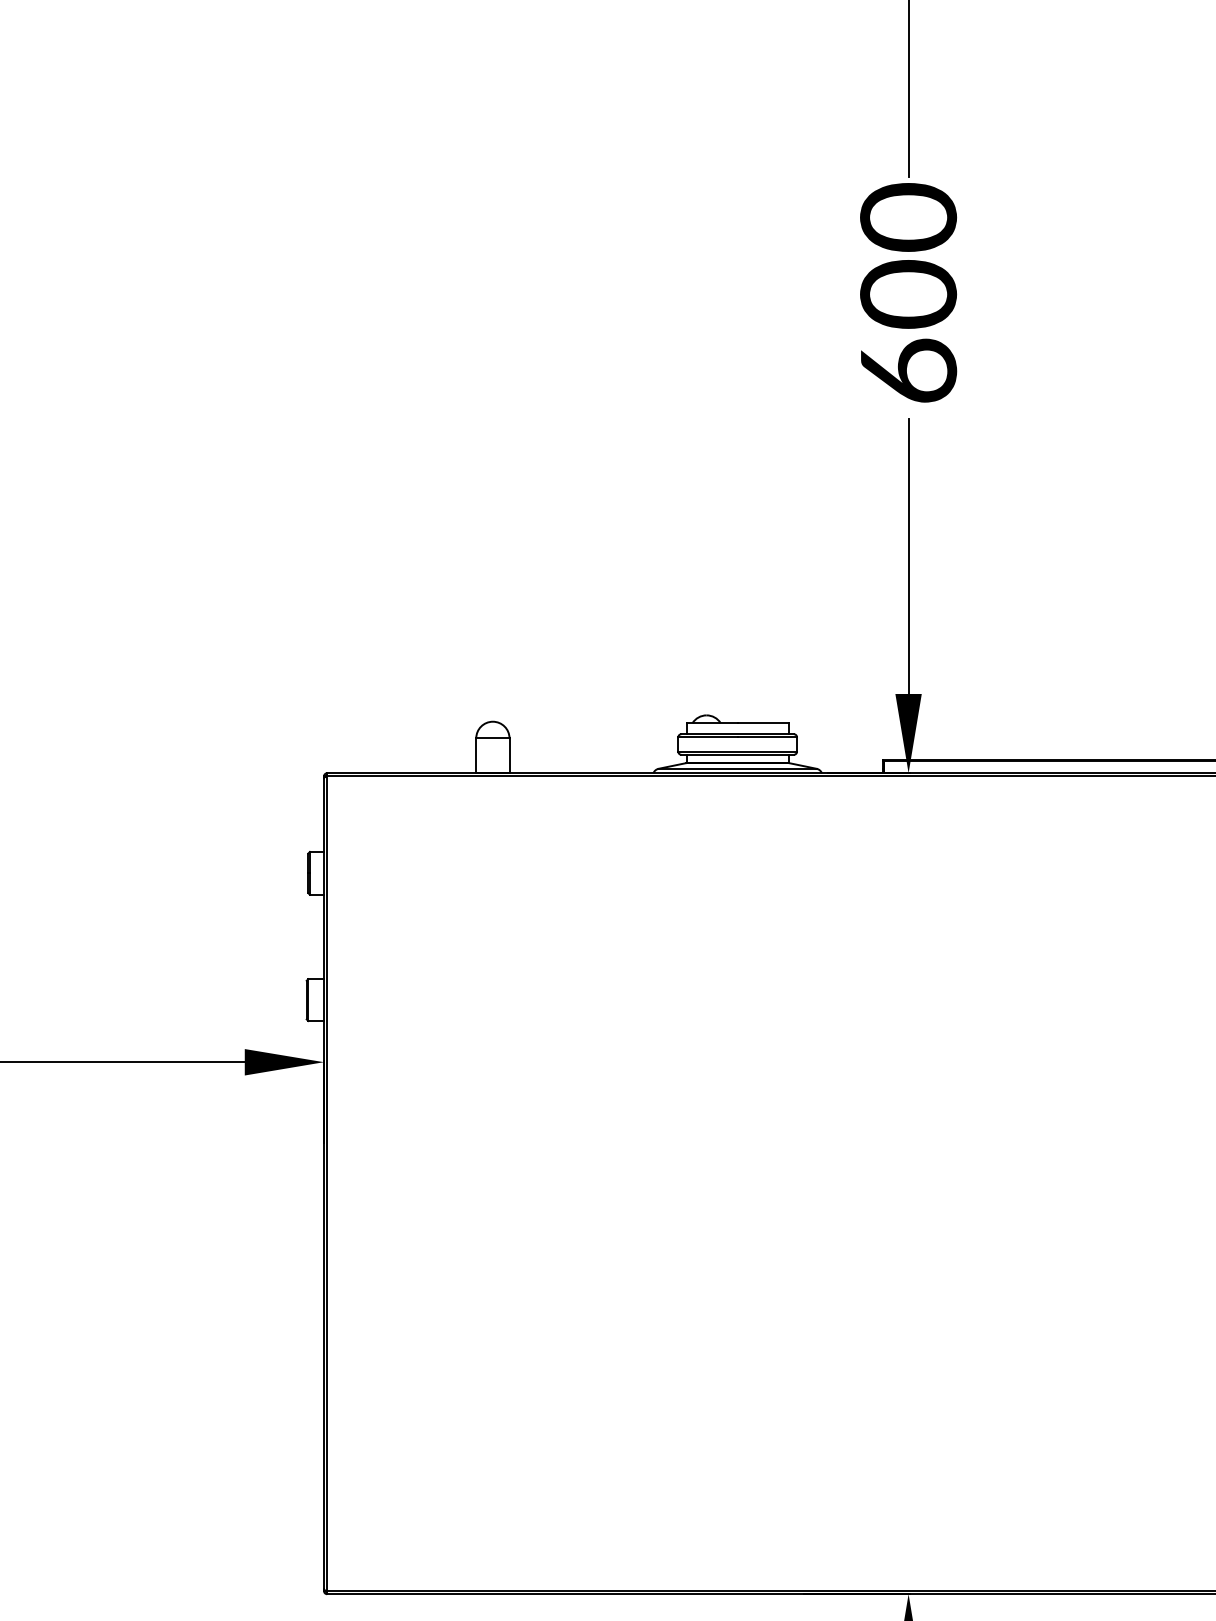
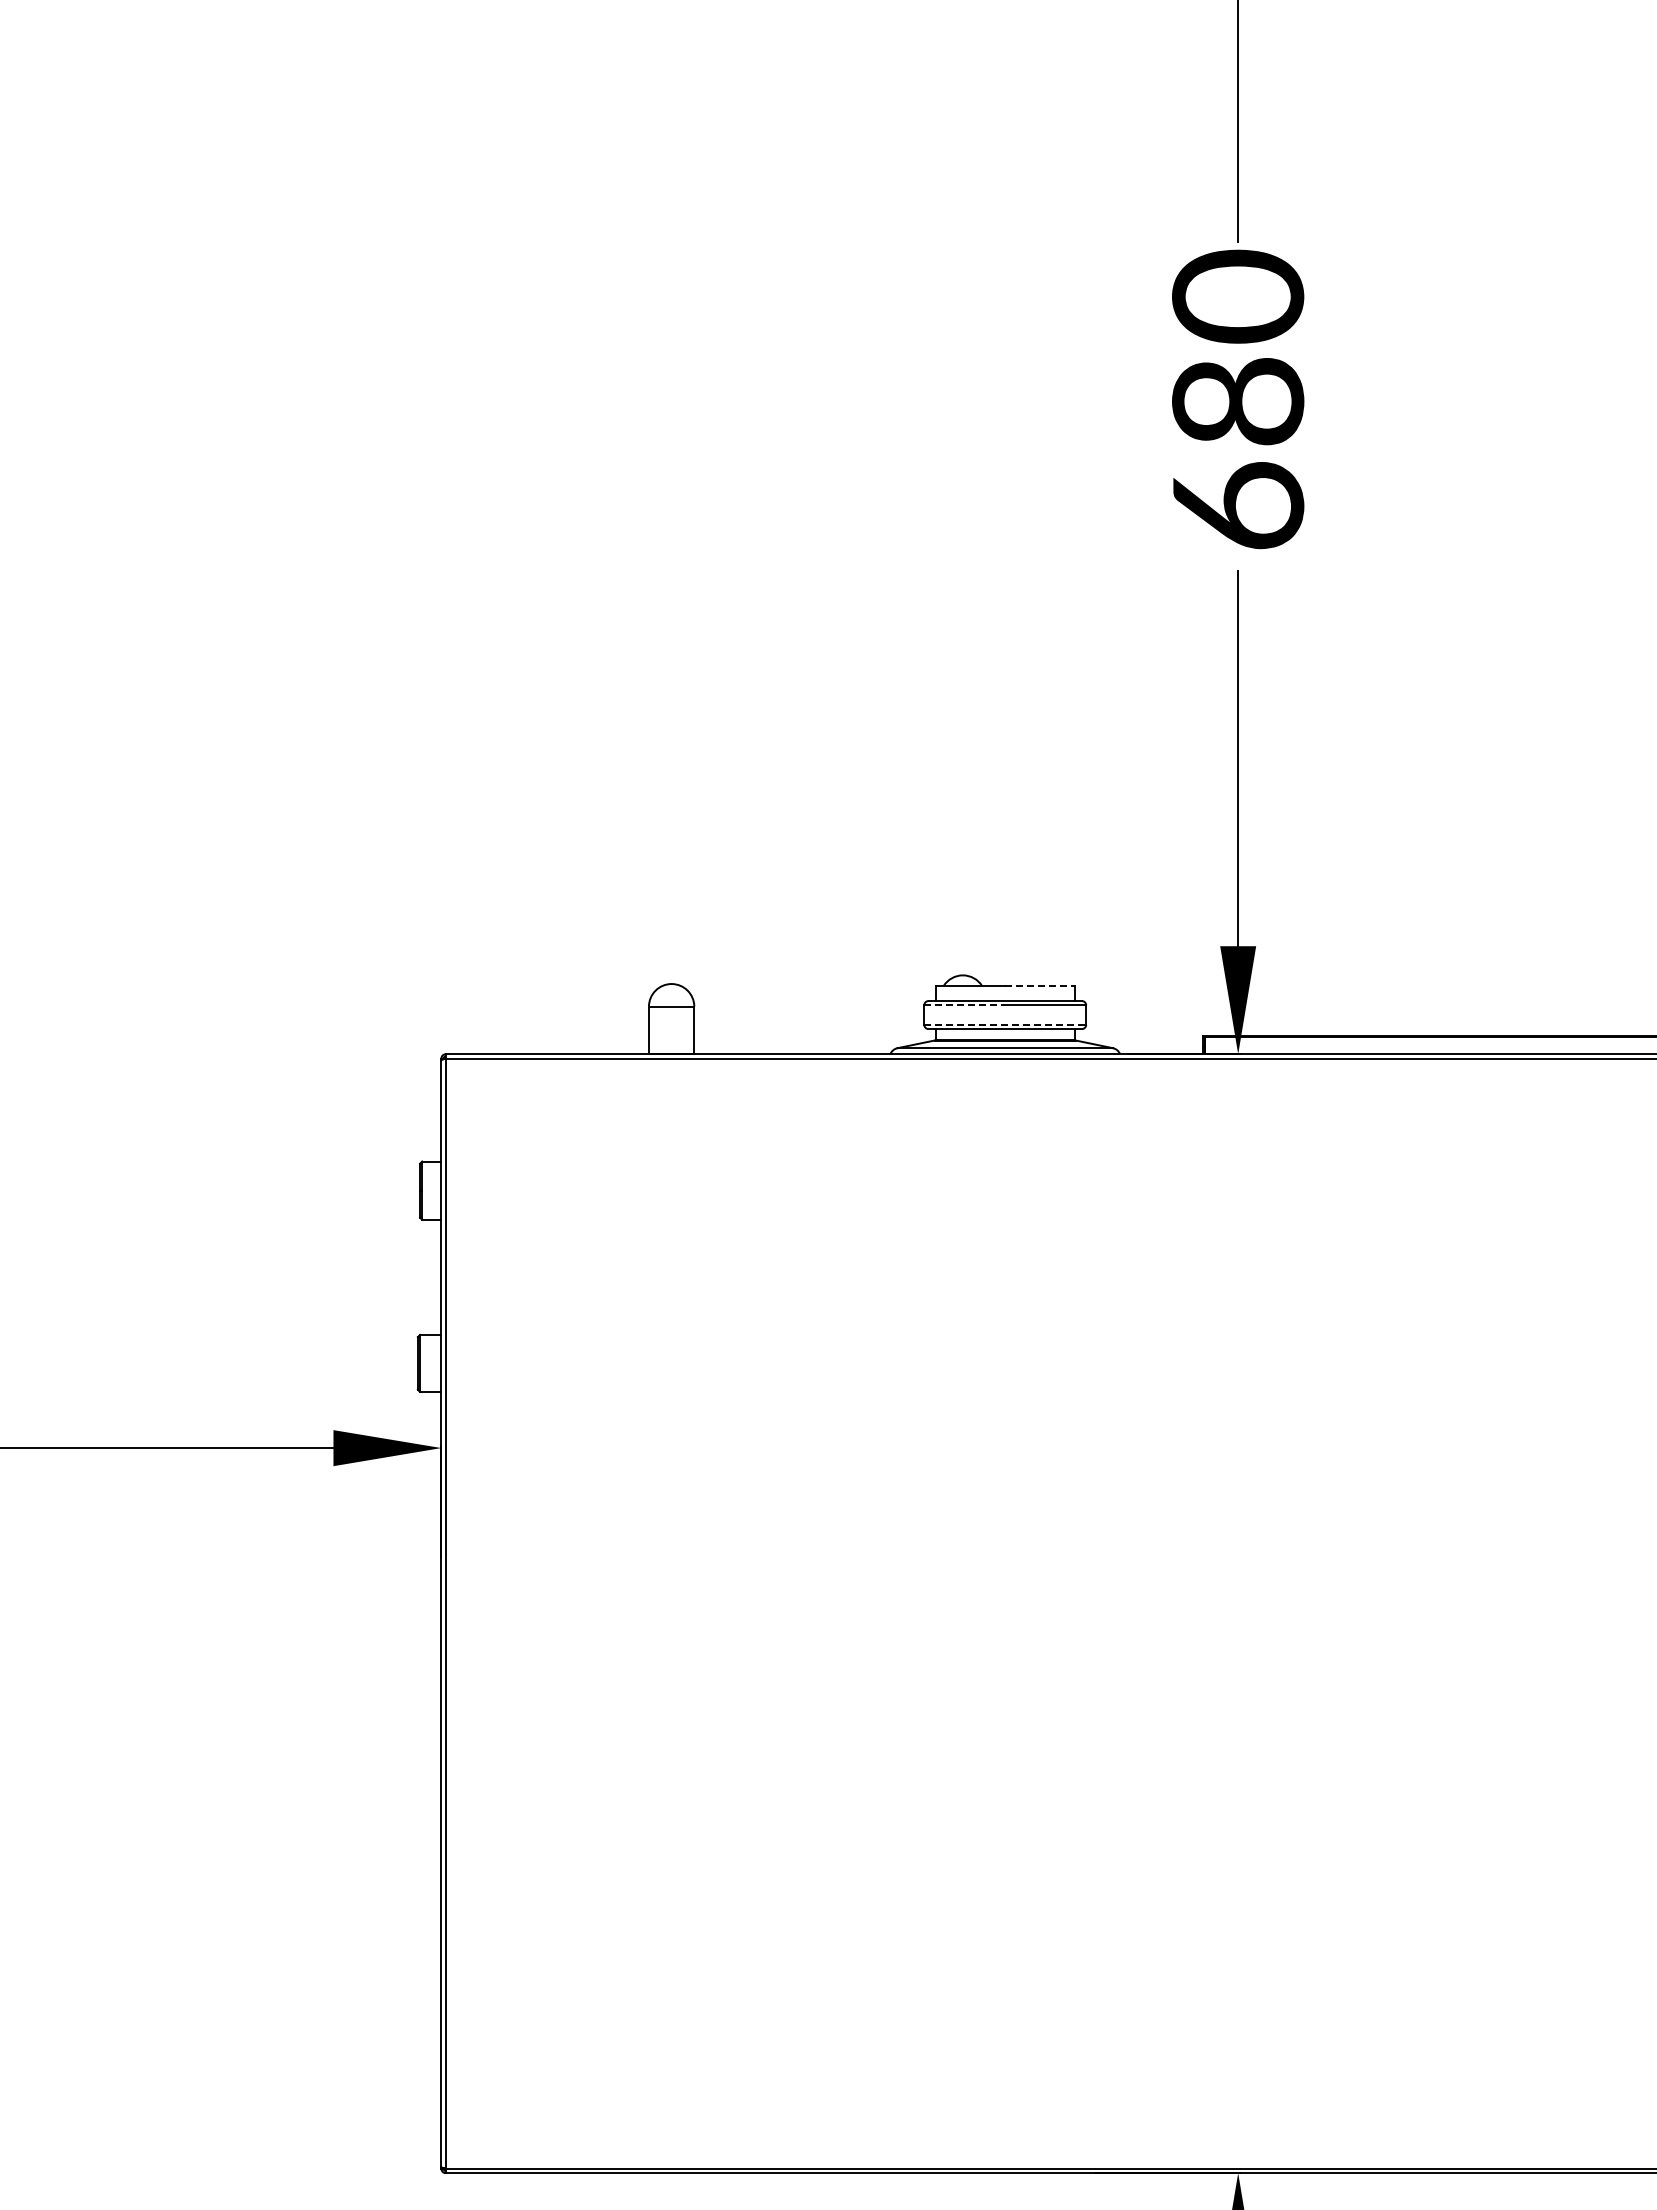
text: (908, 294) -> (1238, 401), 600 -> 680
line: (763, 722) -> (1040, 985), solid -> dashed
line: (708, 737) -> (965, 1005), solid -> dashed
line: (737, 751) -> (1005, 1024), solid -> dashed

